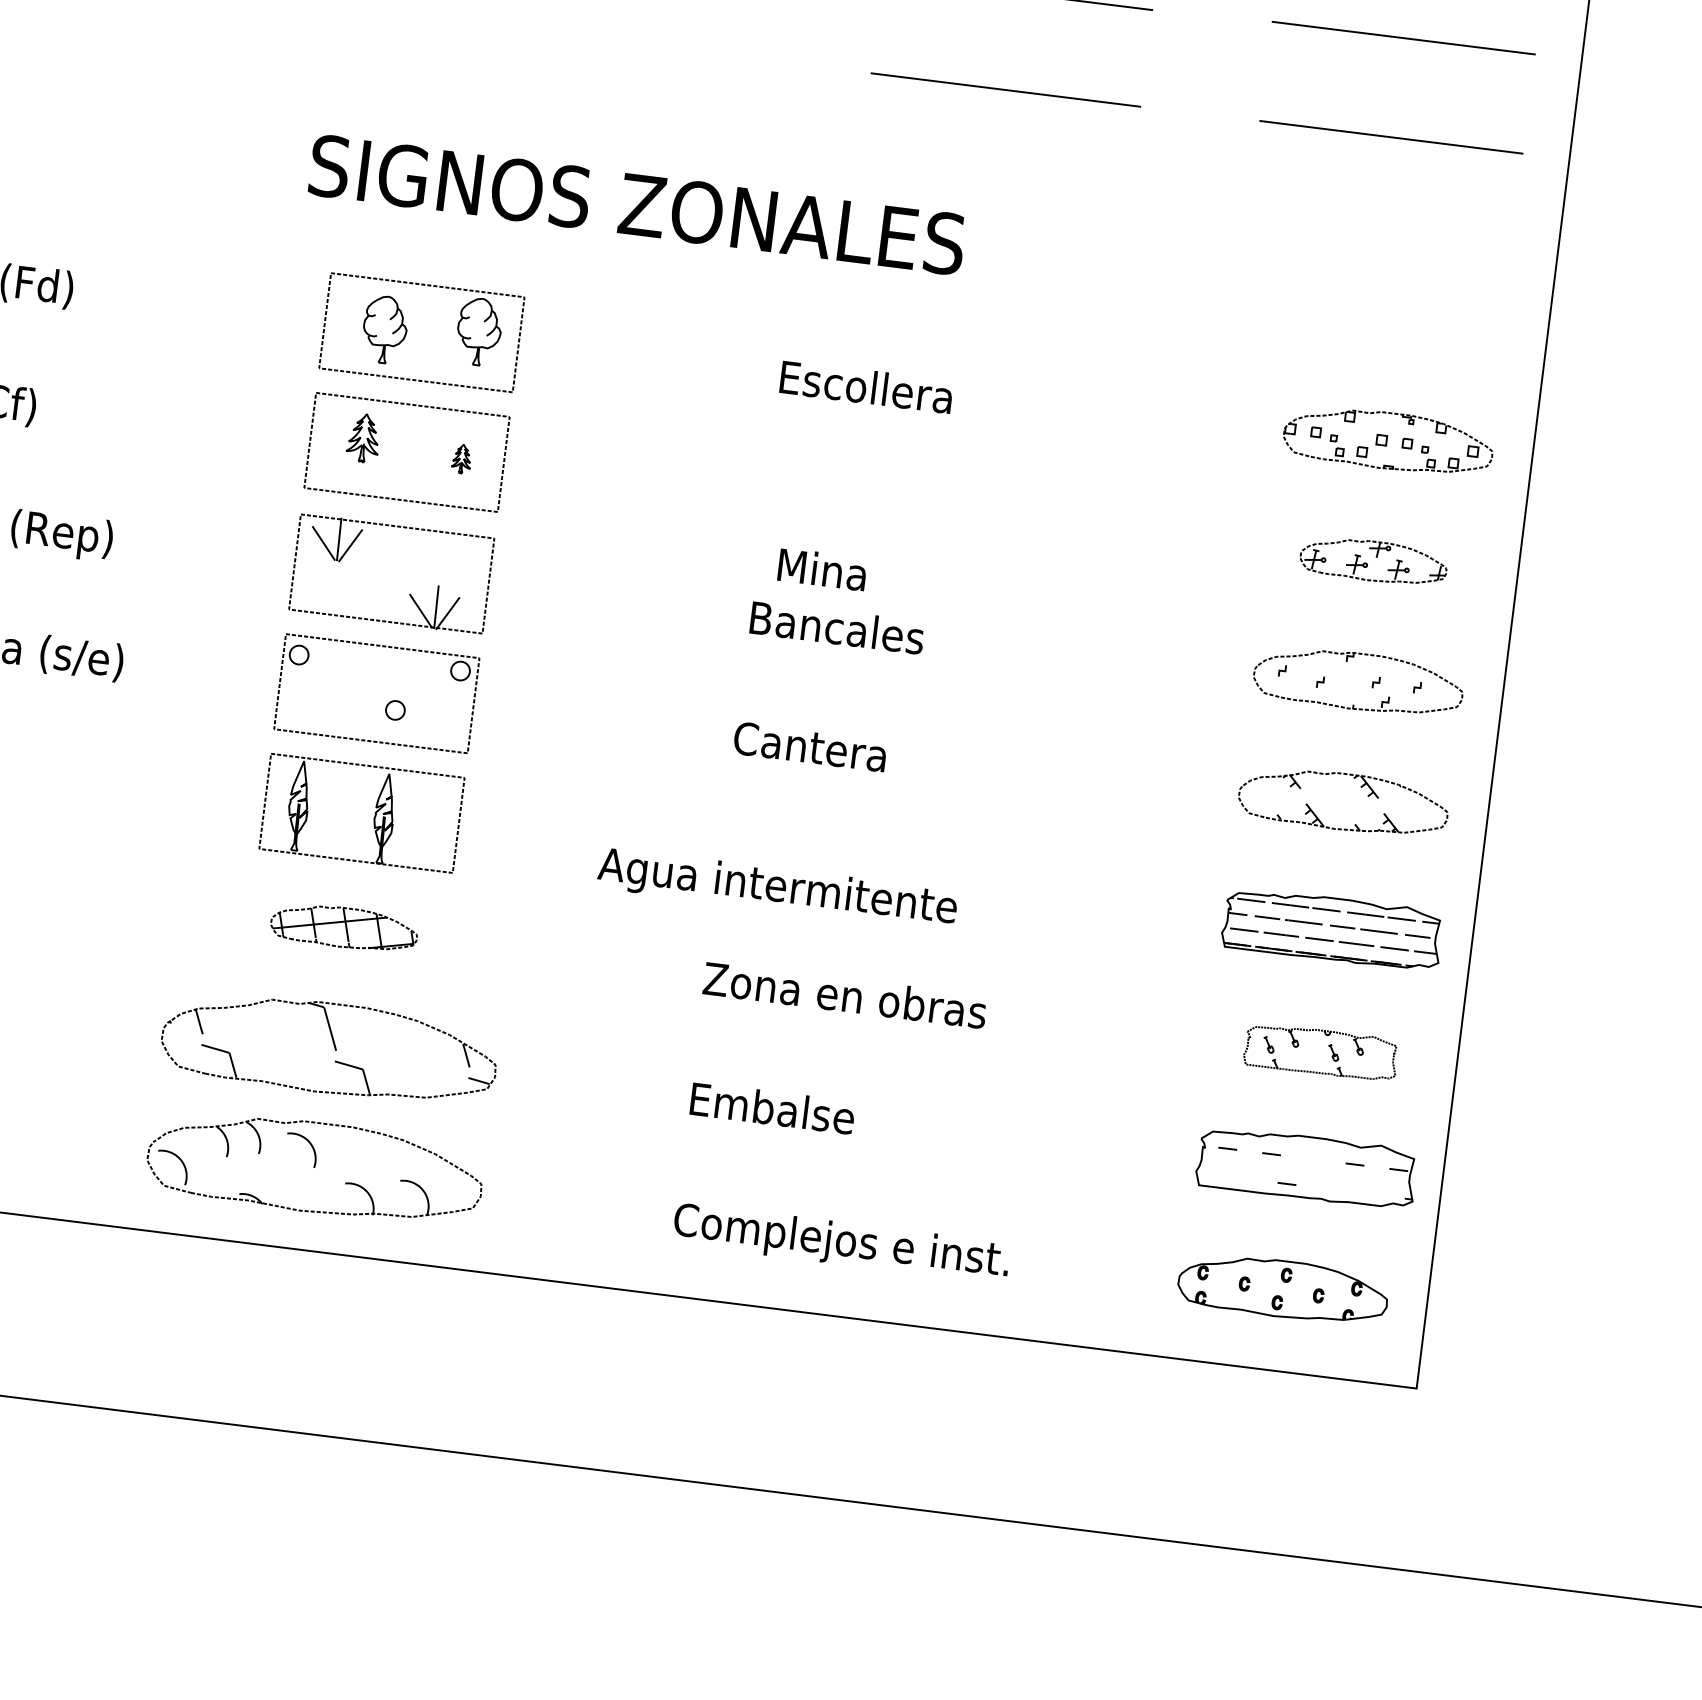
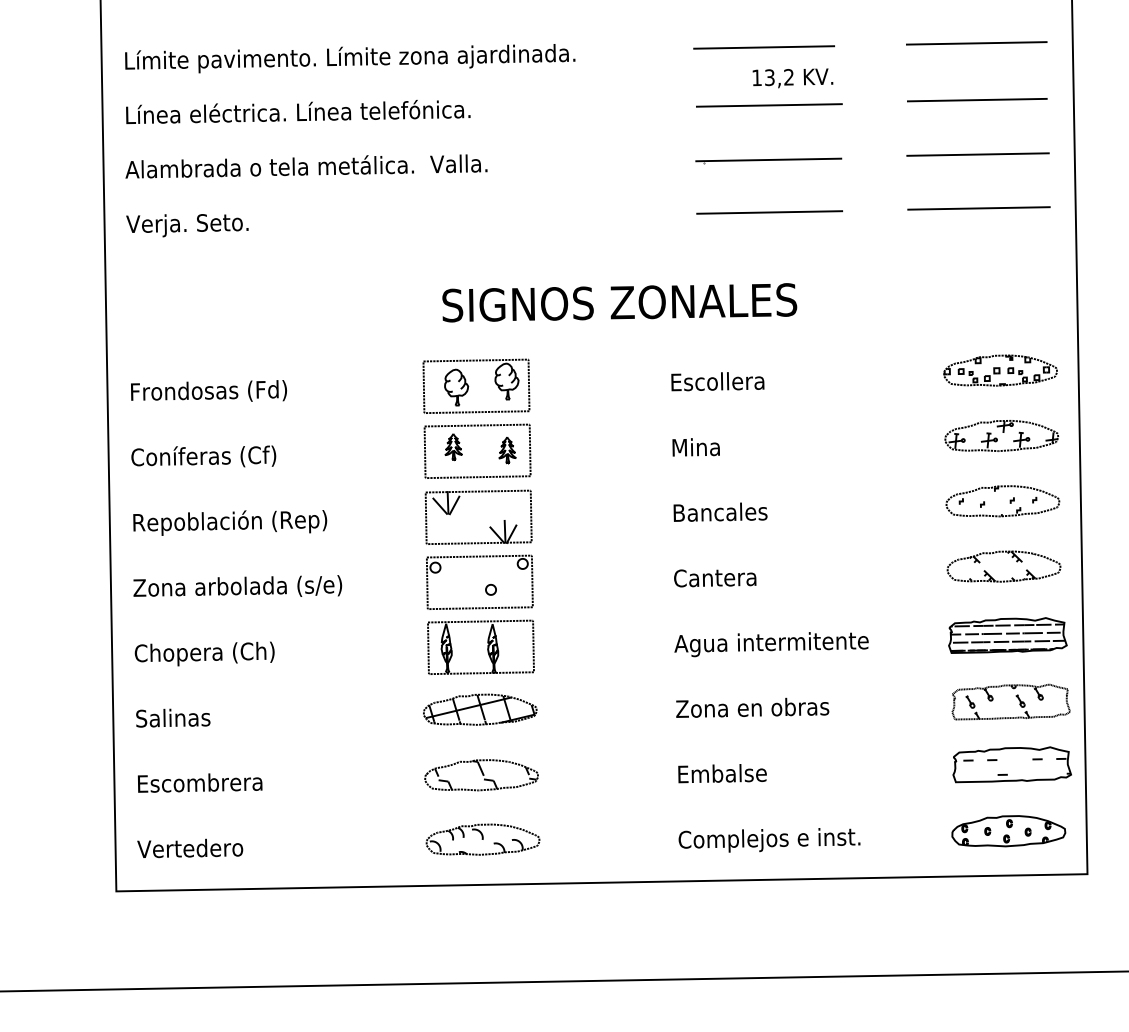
text: (636, 204) -> (619, 302), moved
part: (462, 458) -> (507, 450), size x1.67
part: (1373, 560) -> (1001, 435), size x1.43
text: (821, 569) -> (695, 447), moved
text: (777, 889) -> (771, 644), moved
part: (344, 927) -> (480, 709), size x1.43
part: (329, 1048) -> (481, 775), size x0.62
part: (1320, 1051) -> (1010, 701), size x1.43
part: (314, 1166) -> (482, 839), size x0.62

